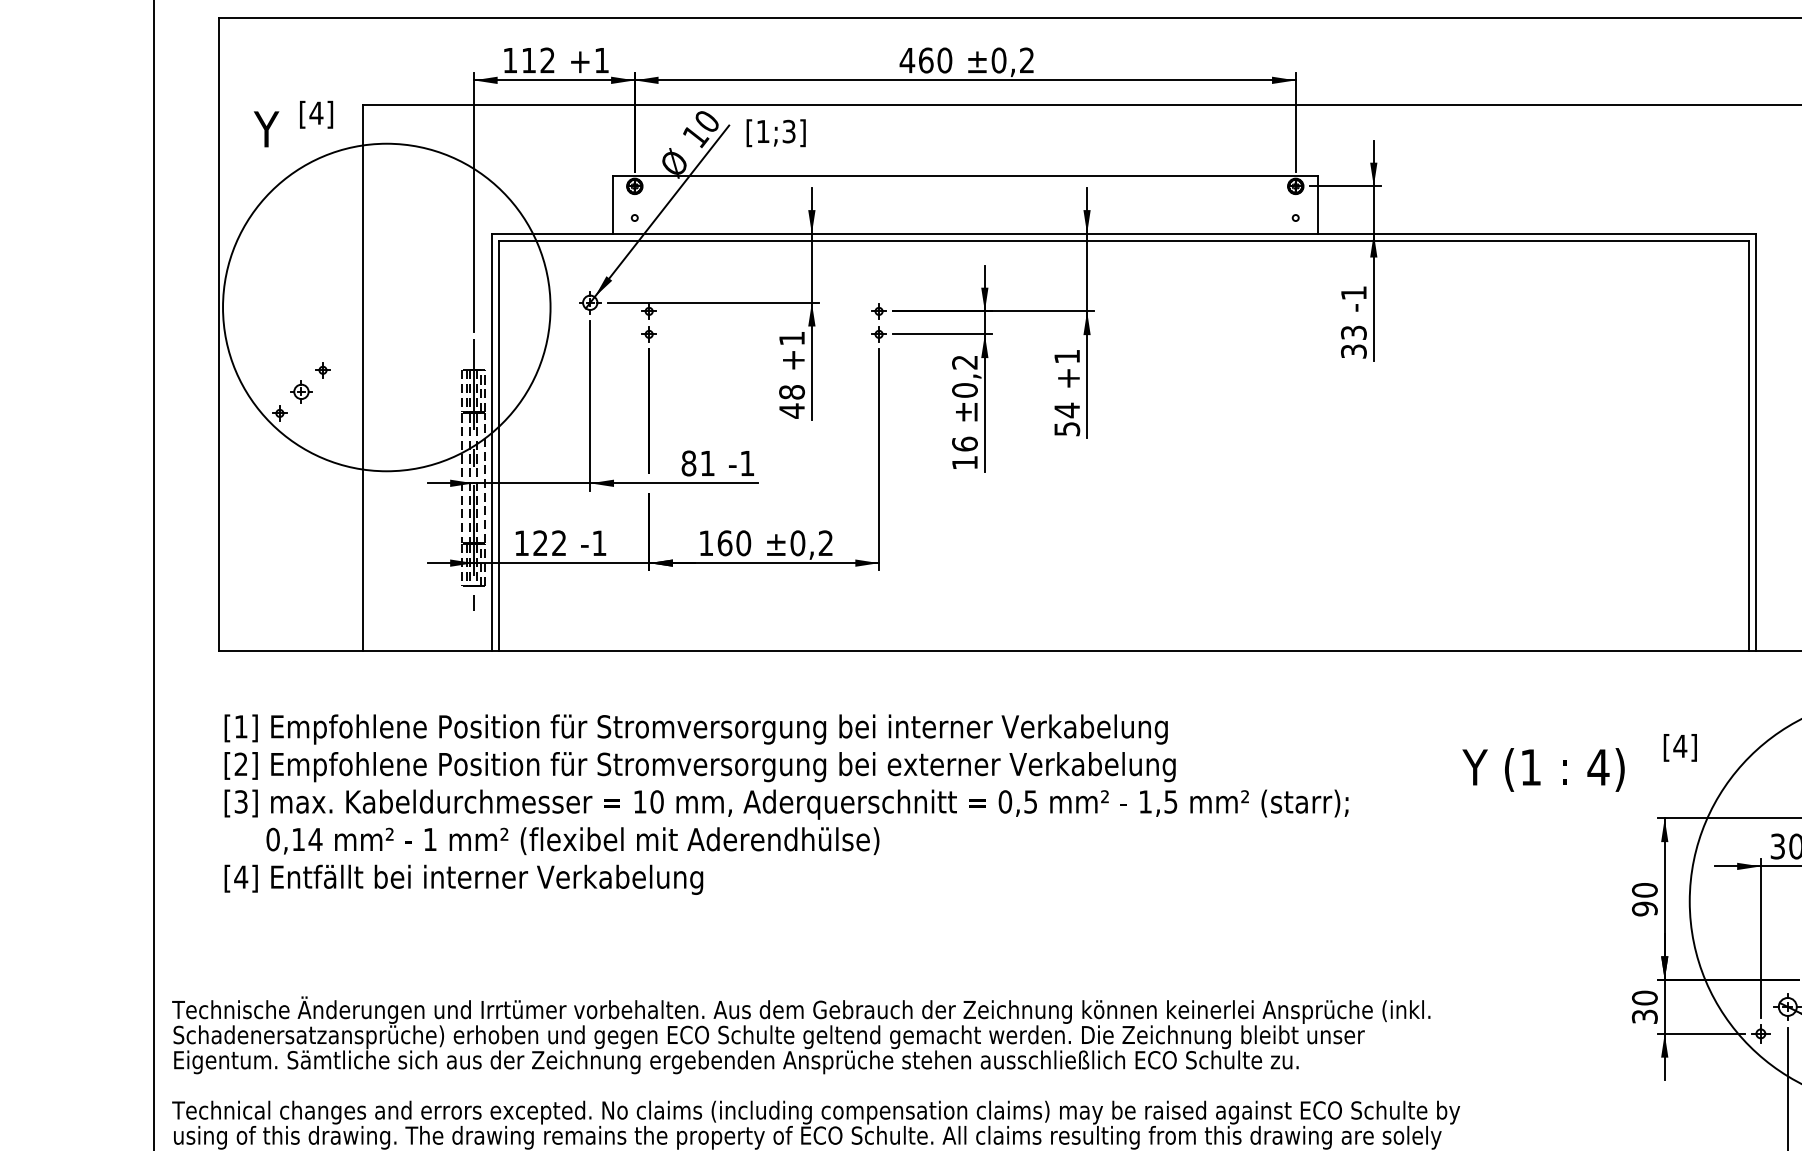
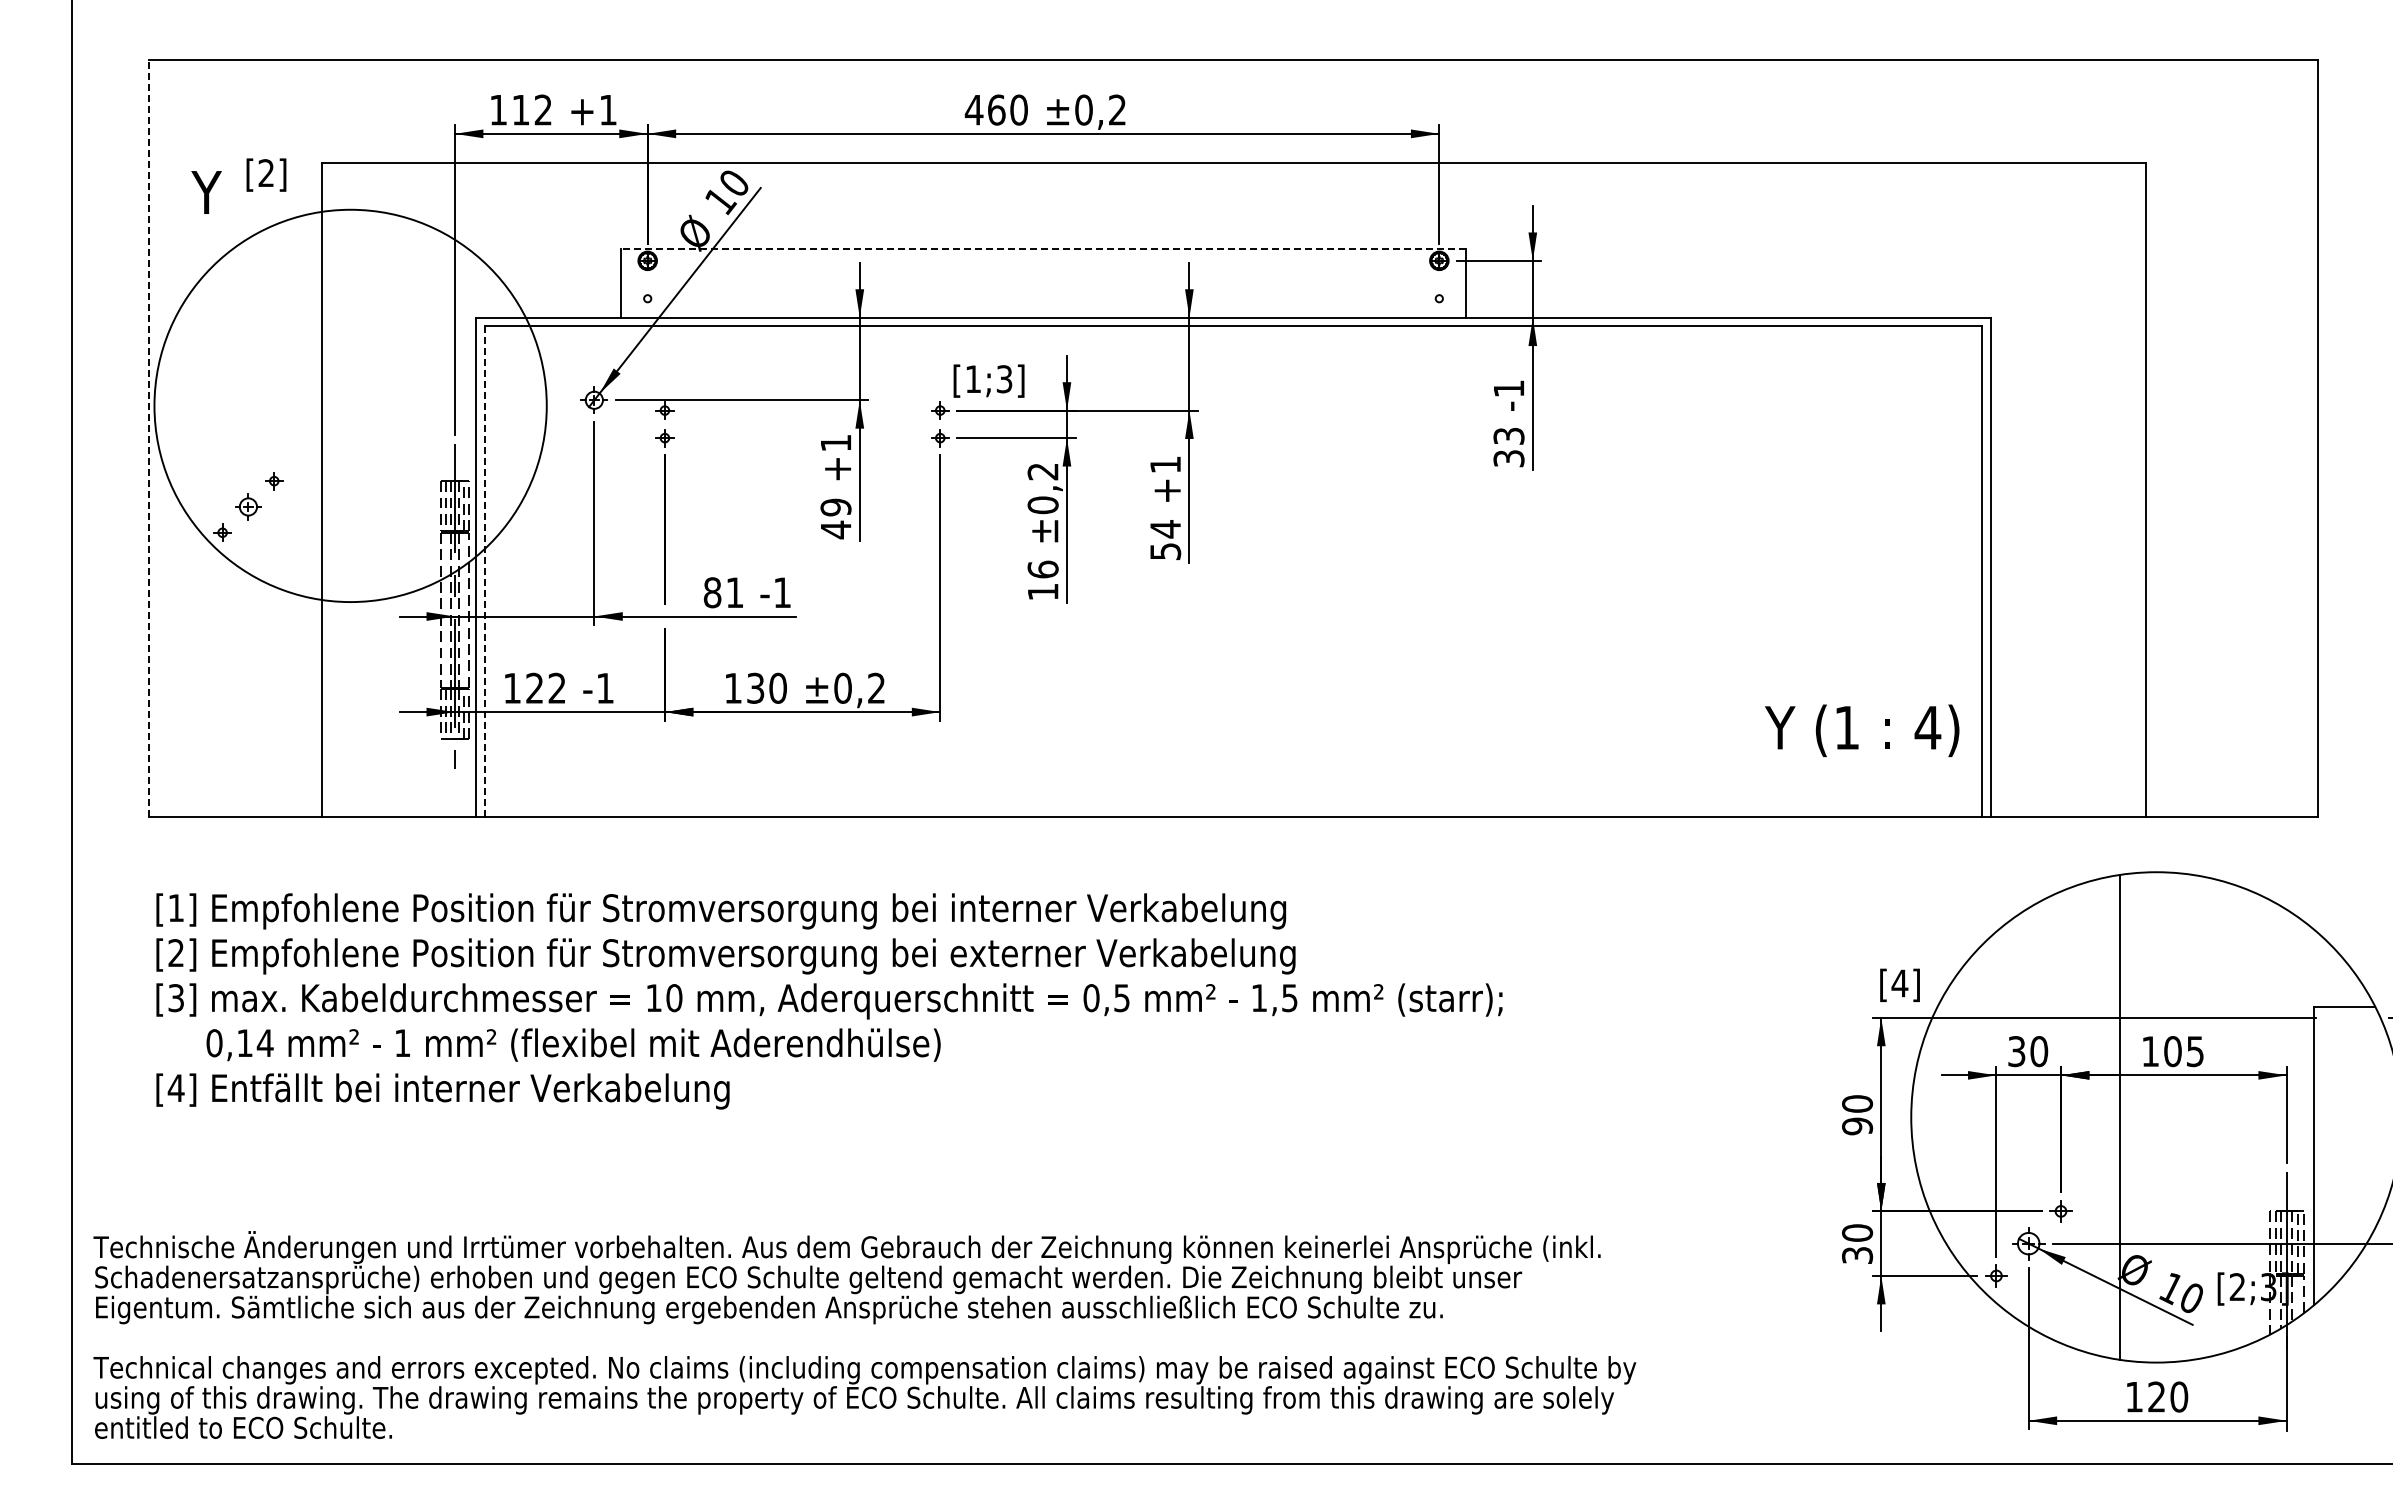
text: (315, 112) -> (265, 172), [4] -> [2]
text: (775, 132) -> (988, 380), moved
line: (965, 176) -> (1043, 248), solid -> dashed
line: (218, 334) -> (149, 438), solid -> dashed
text: (791, 392) -> (835, 507), 48 -> 49
line: (499, 446) -> (485, 572), solid -> dashed
text: (724, 542) -> (755, 687), 160 -> 130
text: (1679, 747) -> (1899, 984), moved
text: (1543, 769) -> (1862, 730), moved

